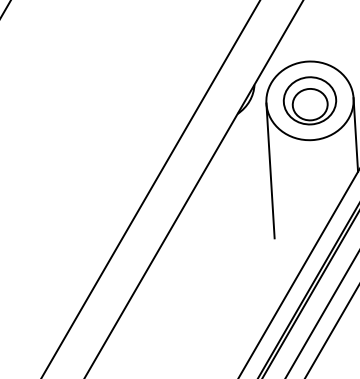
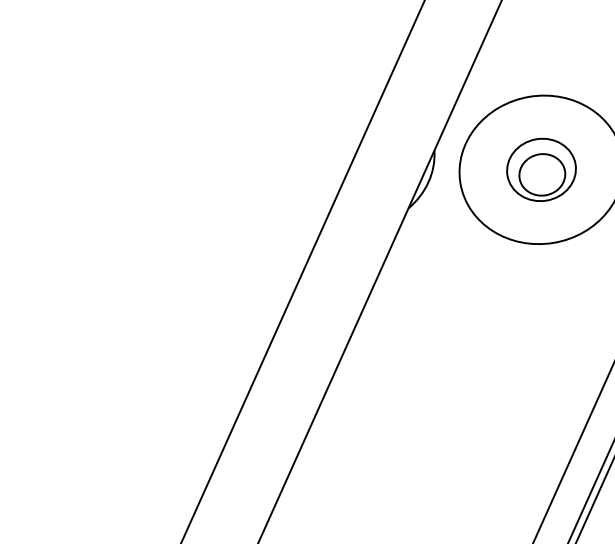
part: (309, 100) -> (540, 169), size x0.7
line: (270, 170) -> (481, 307), removed

